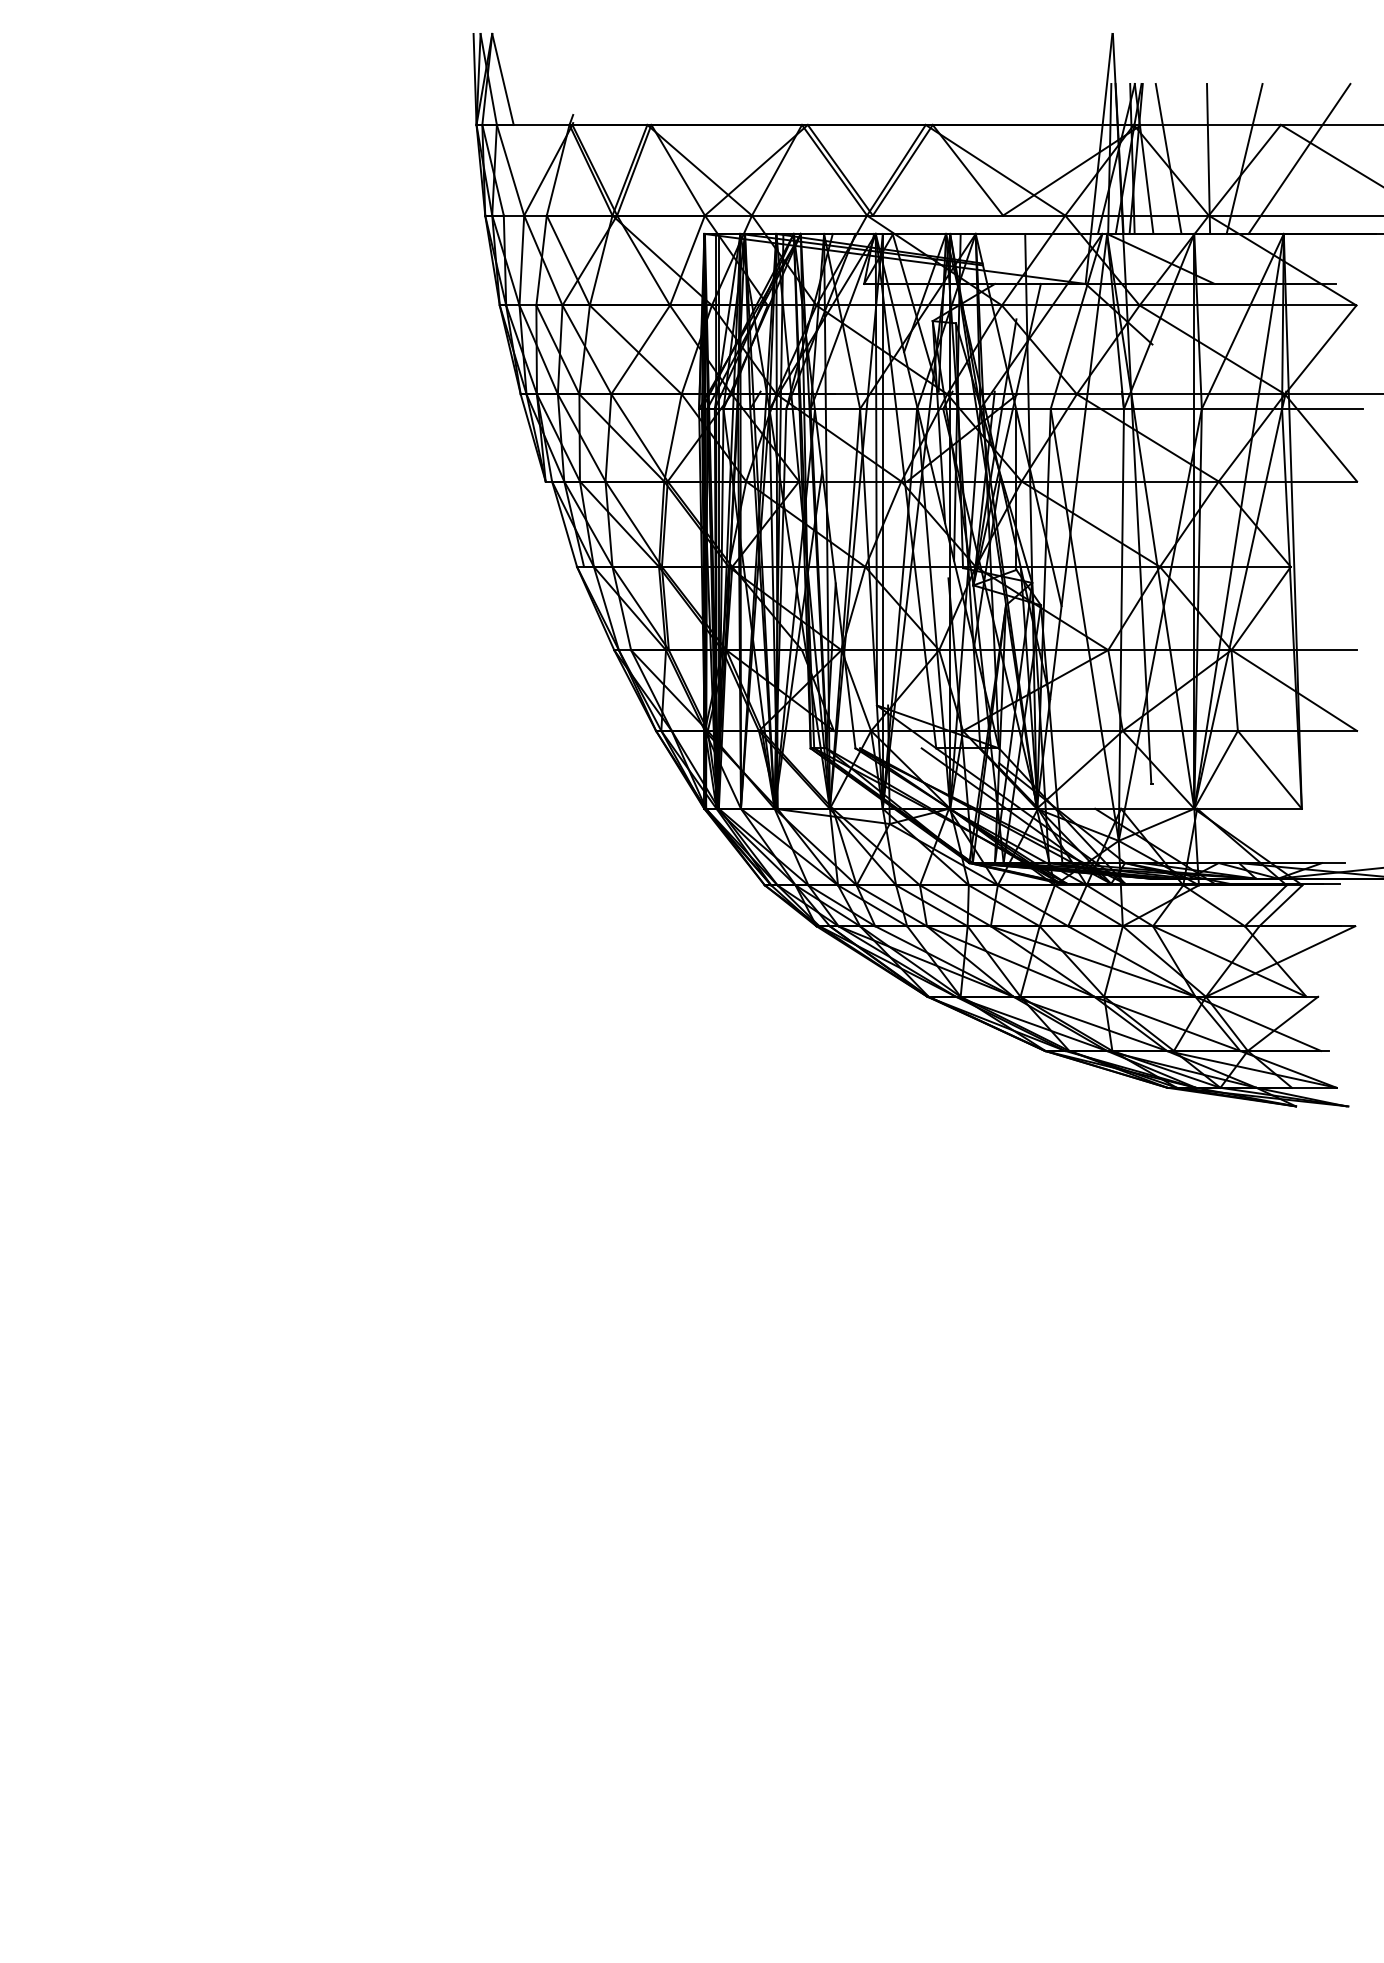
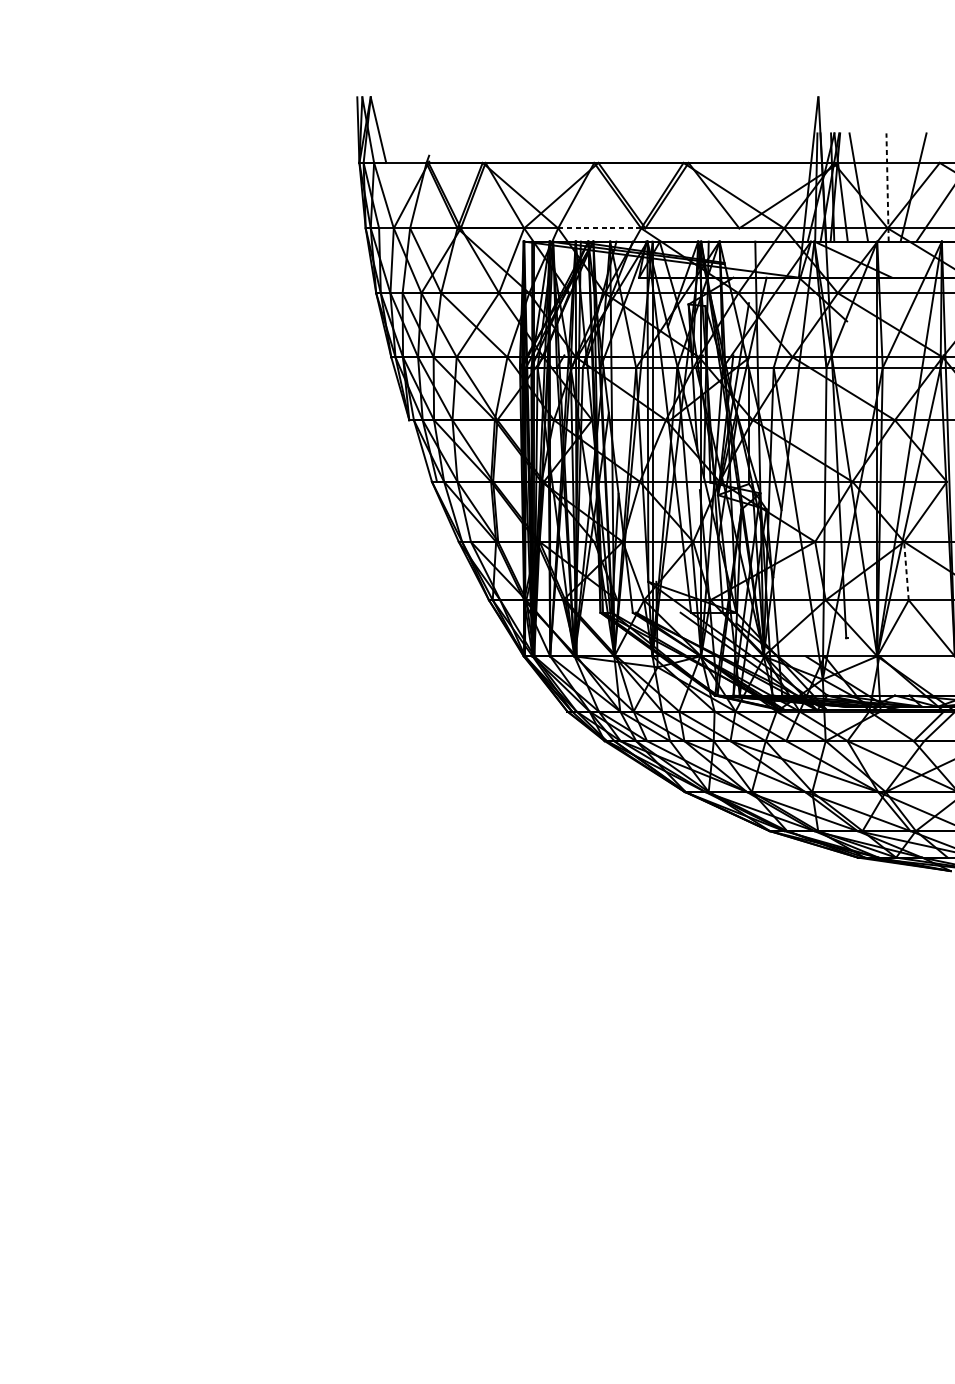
line: (1208, 158) -> (887, 187), solid -> dashed
line: (809, 215) -> (599, 228), solid -> dashed
line: (1234, 690) -> (906, 570), solid -> dashed

